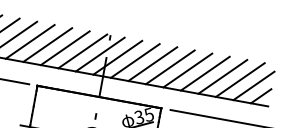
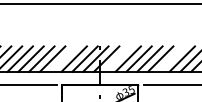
line: (48, 44) -> (63, 58), removed
line: (135, 59) -> (117, 58), removed
line: (223, 75) -> (171, 58), removed

